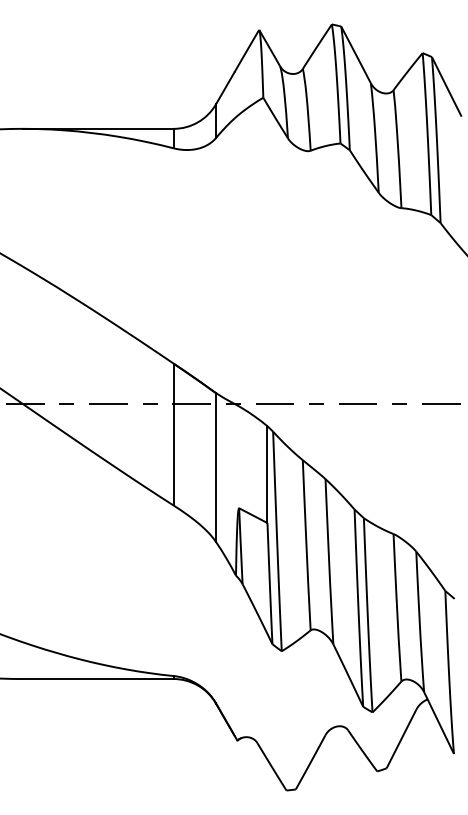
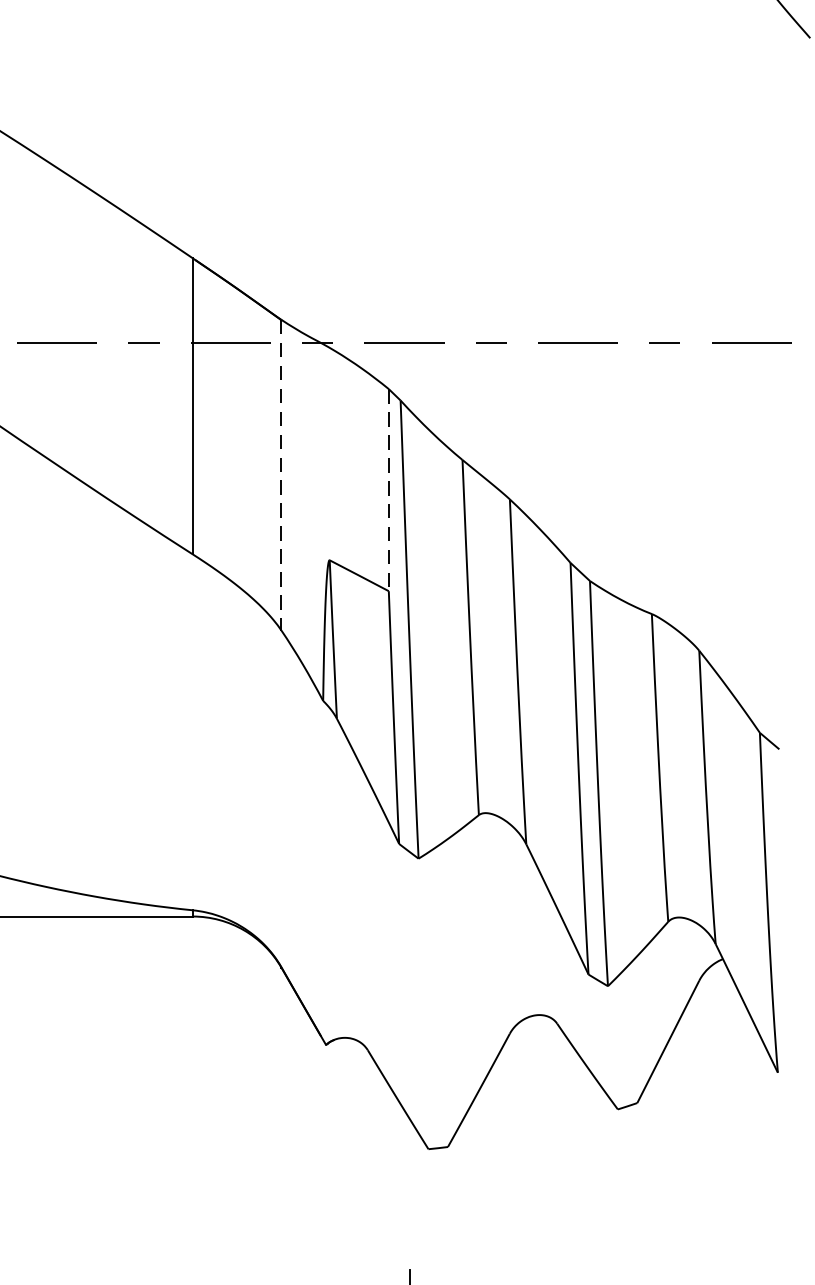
line: (216, 467) -> (282, 475), solid -> dashed
line: (267, 475) -> (388, 491), solid -> dashed

